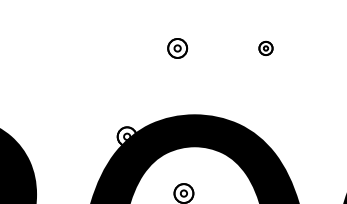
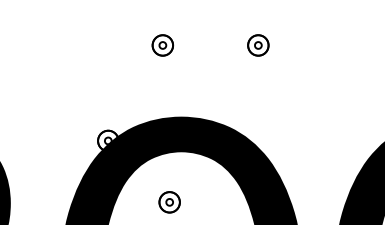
part: (266, 48) -> (258, 45), size x1.43

